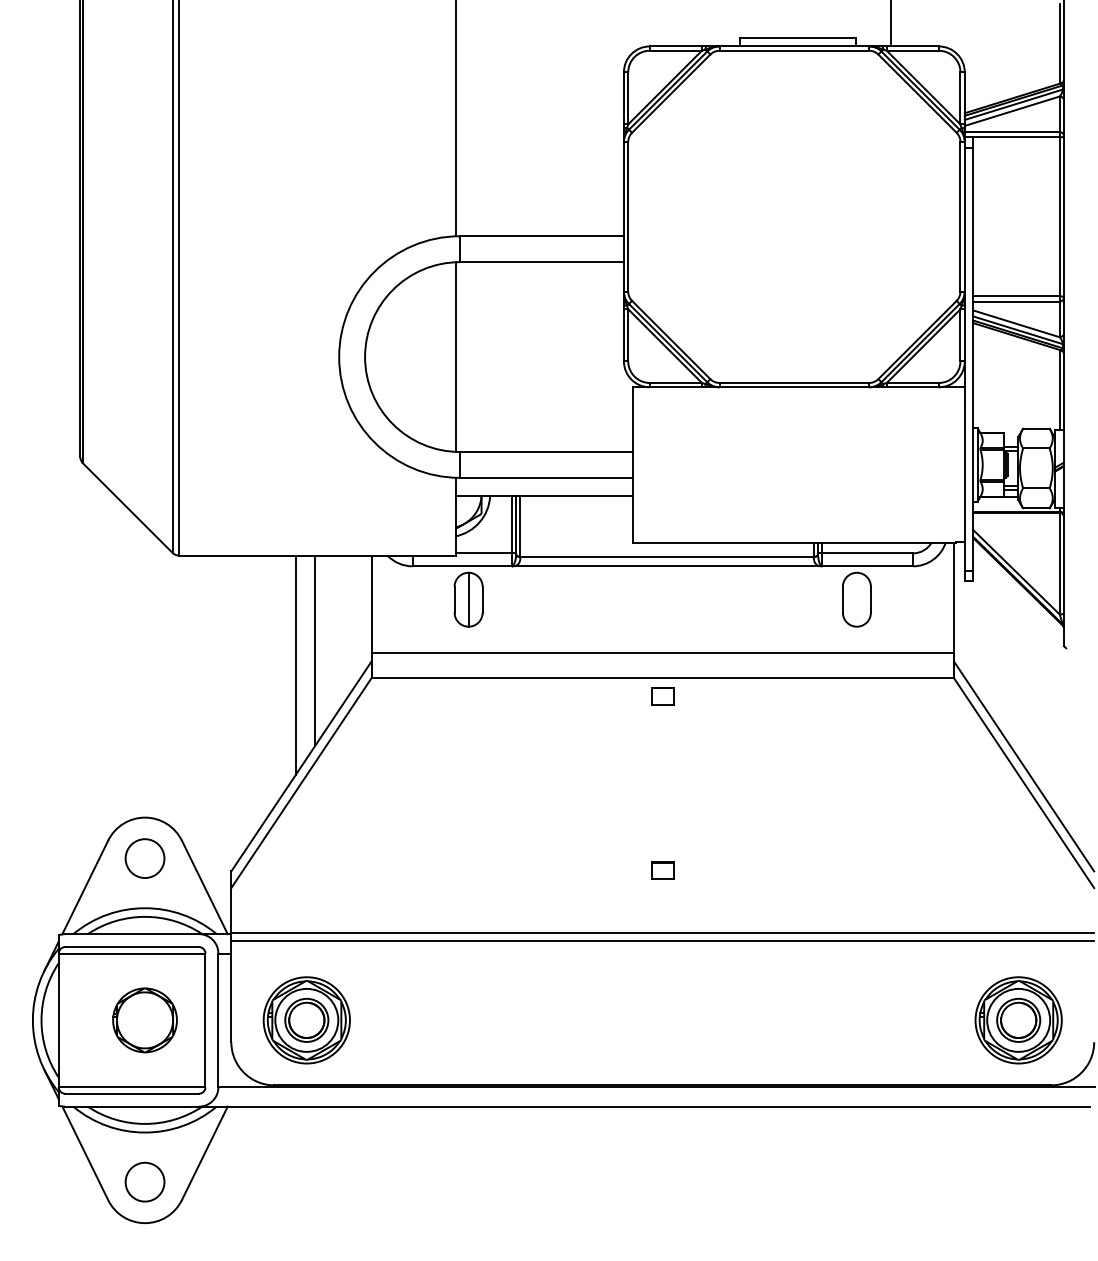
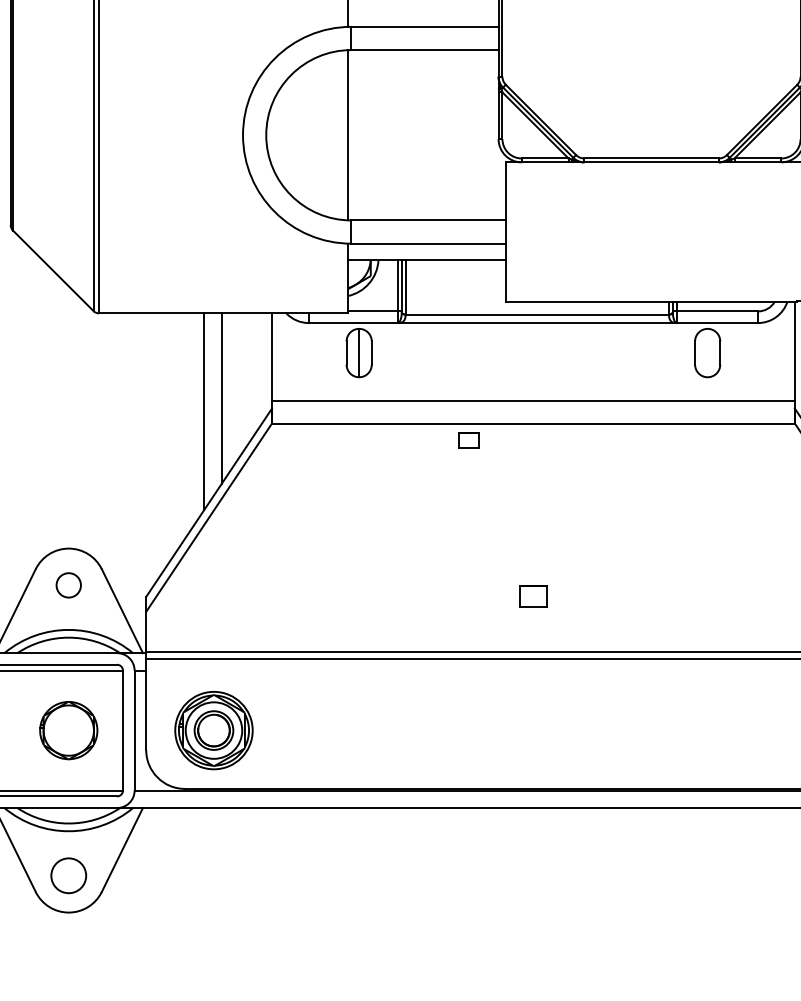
part: (662, 696) -> (468, 439), moved
circle: (144, 858) -> (68, 585), size x0.7
part: (662, 870) -> (533, 596), size x1.4

